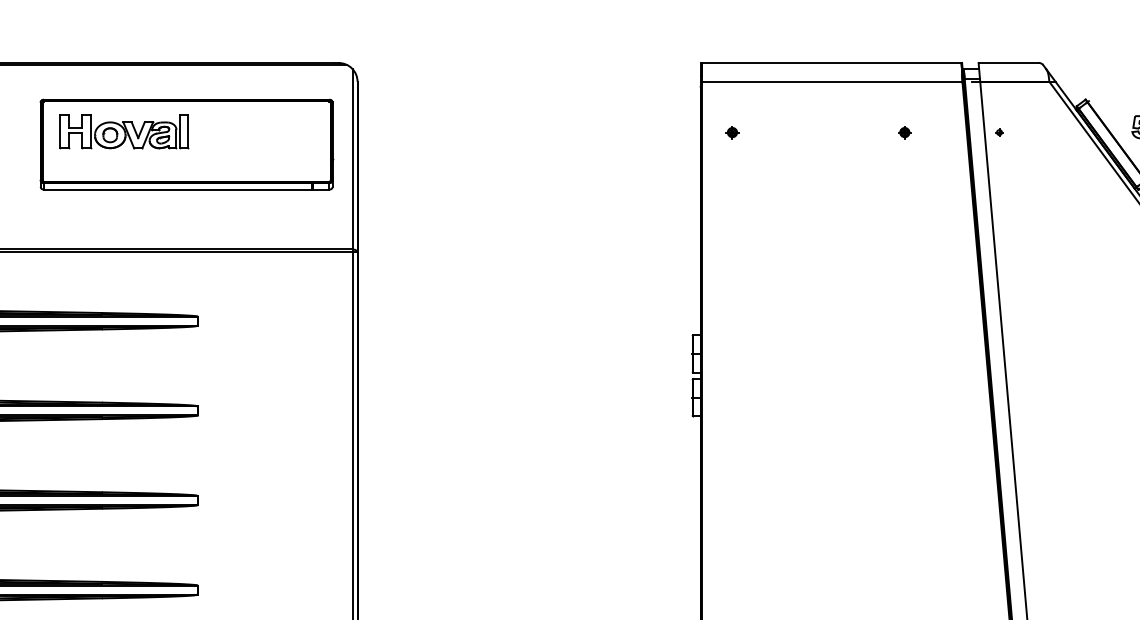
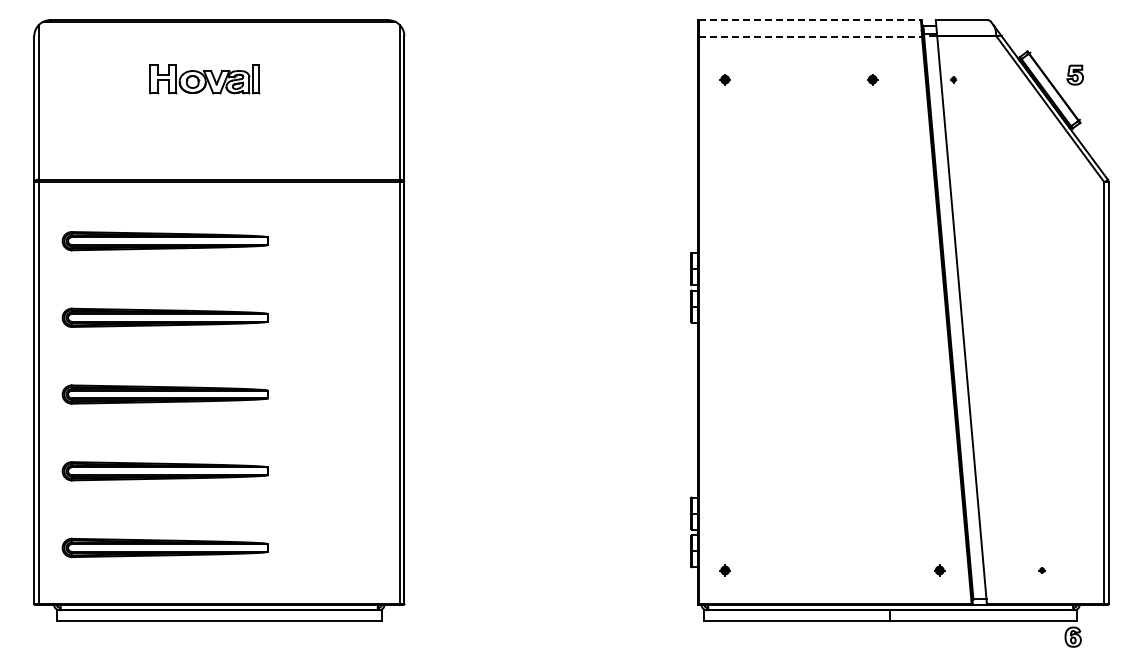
line: (832, 63) -> (810, 20), solid -> dashed
line: (833, 82) -> (811, 36), solid -> dashed
part: (187, 144) -> (258, 89), removed

